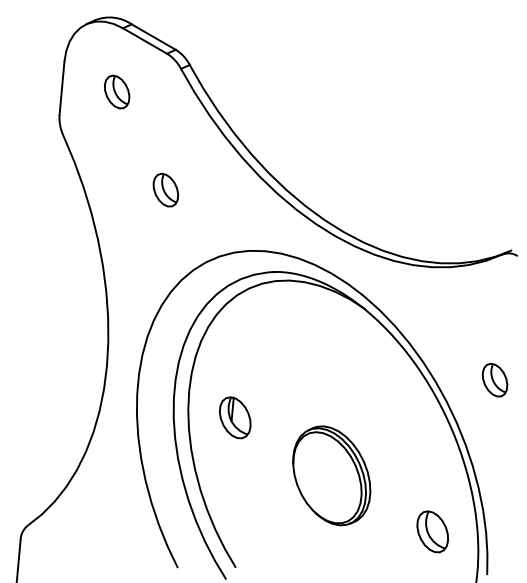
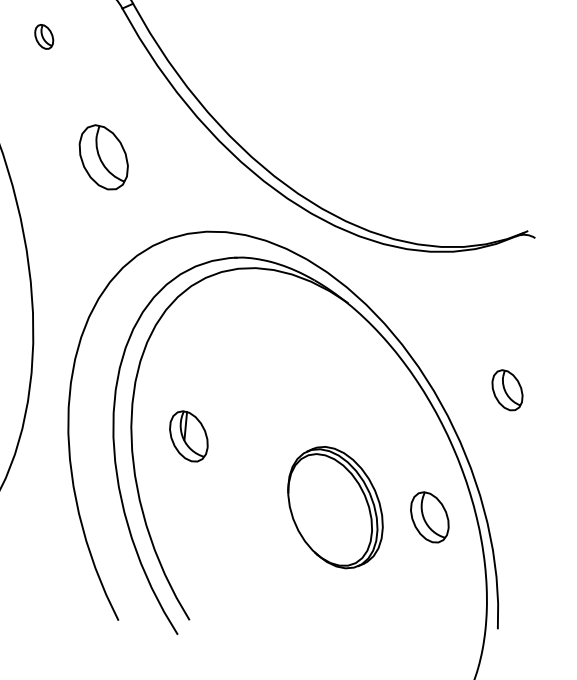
part: (117, 91) -> (44, 36), size x0.6
part: (165, 189) -> (103, 156), size x1.6
part: (331, 475) -> (335, 507), moved
part: (432, 531) -> (429, 516), moved

